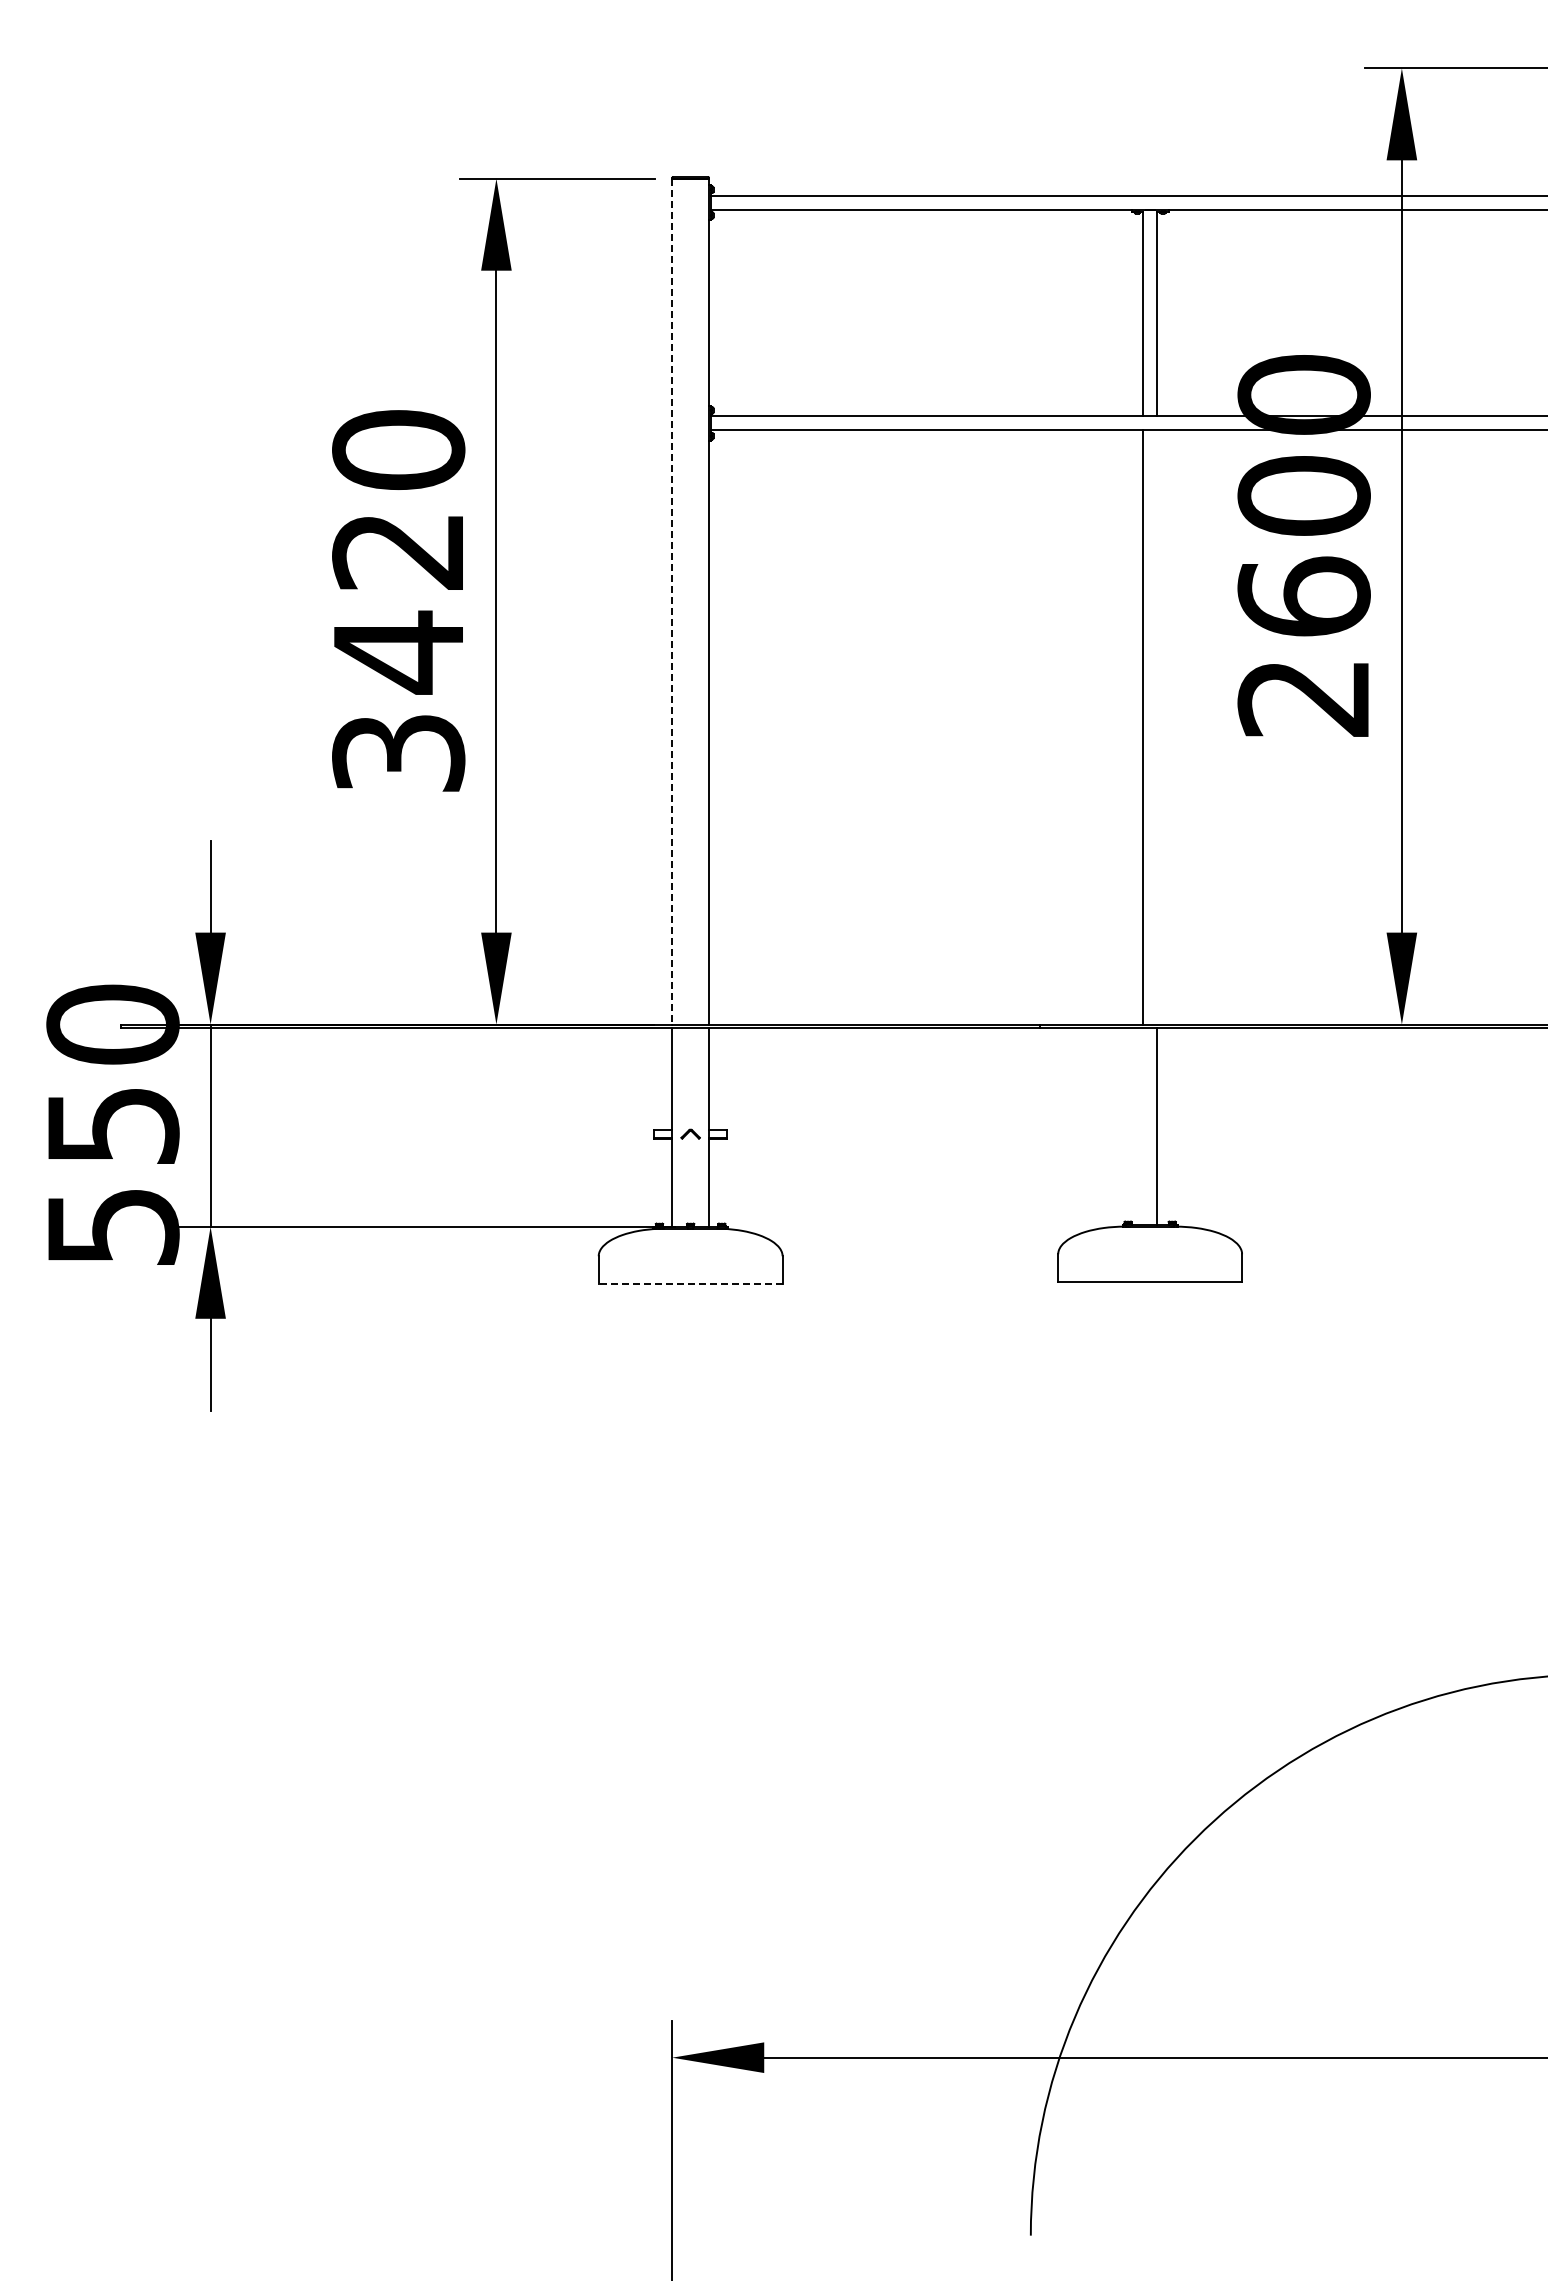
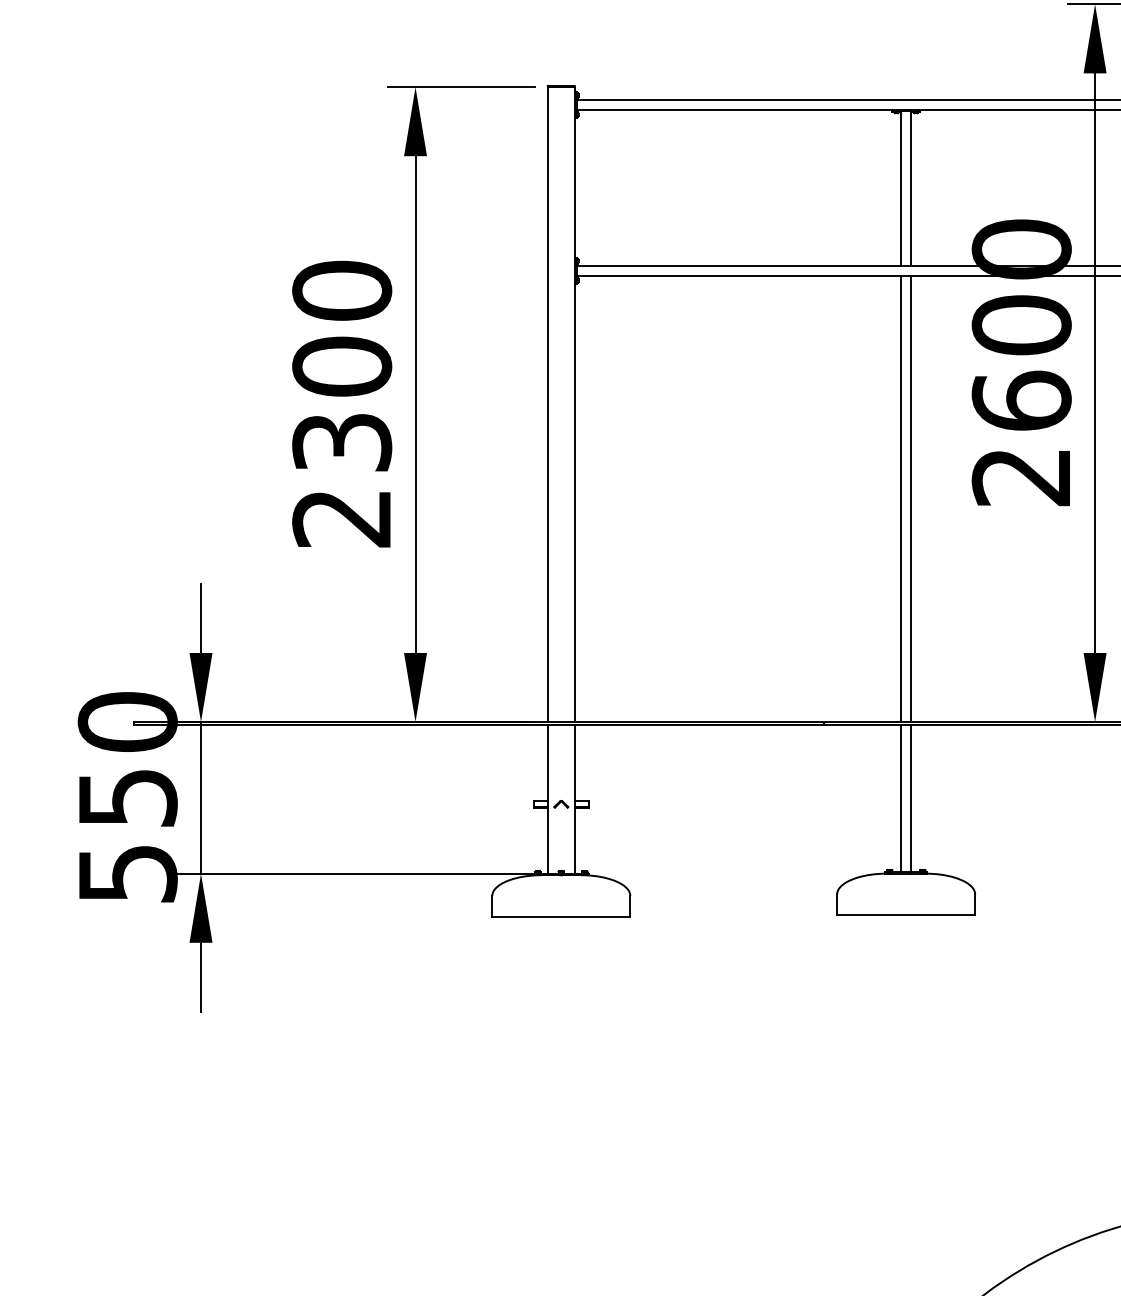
line: (672, 601) -> (547, 404), dashed -> solid
text: (398, 651) -> (342, 442), 3420 -> 2300
line: (1157, 727) -> (911, 499), added
line: (1143, 1126) -> (901, 798), added
line: (690, 1283) -> (561, 916), dashed -> solid

